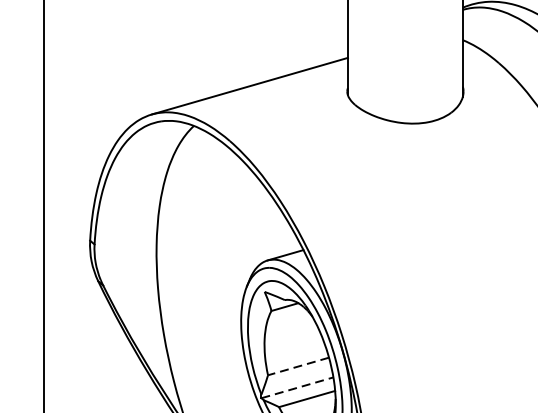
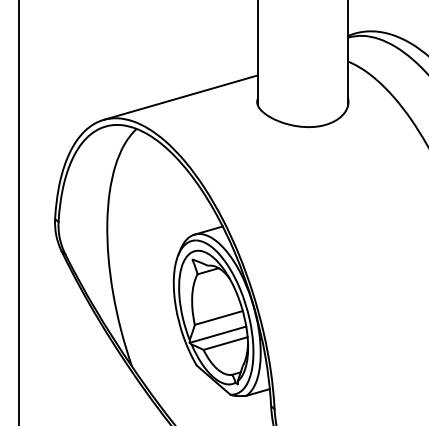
line: (298, 365) -> (218, 317), dashed -> solid
line: (298, 387) -> (218, 334), dashed -> solid

